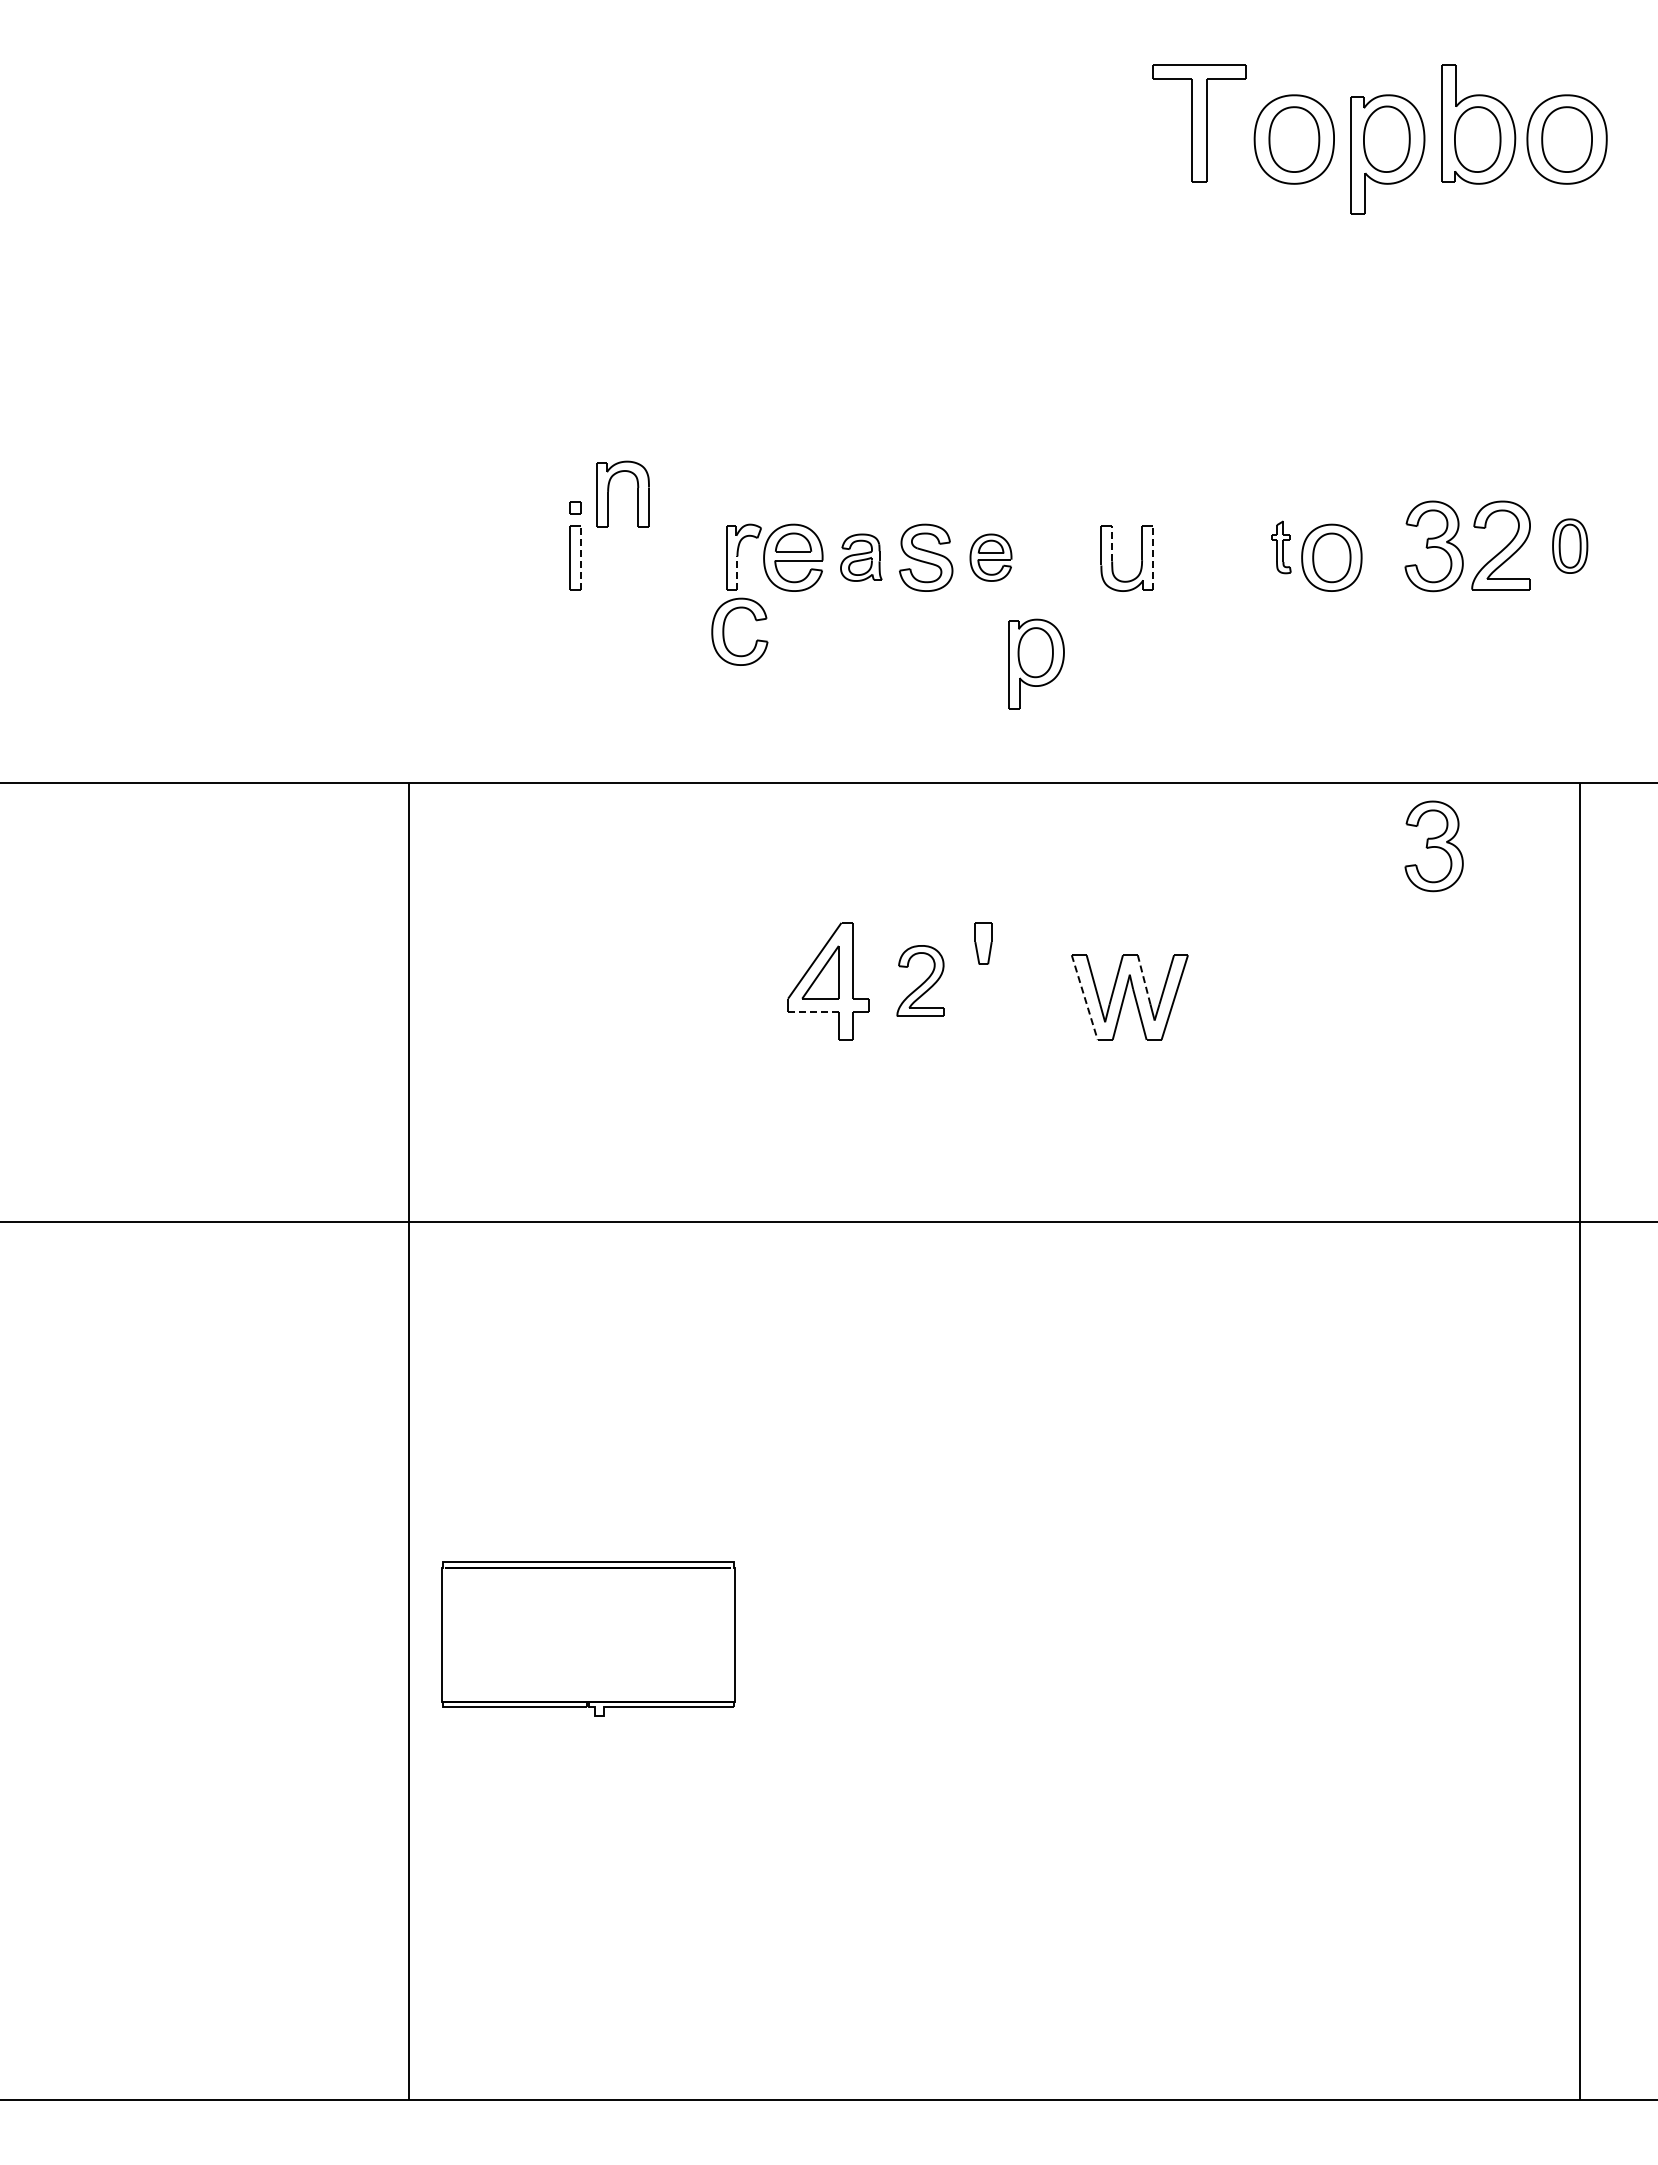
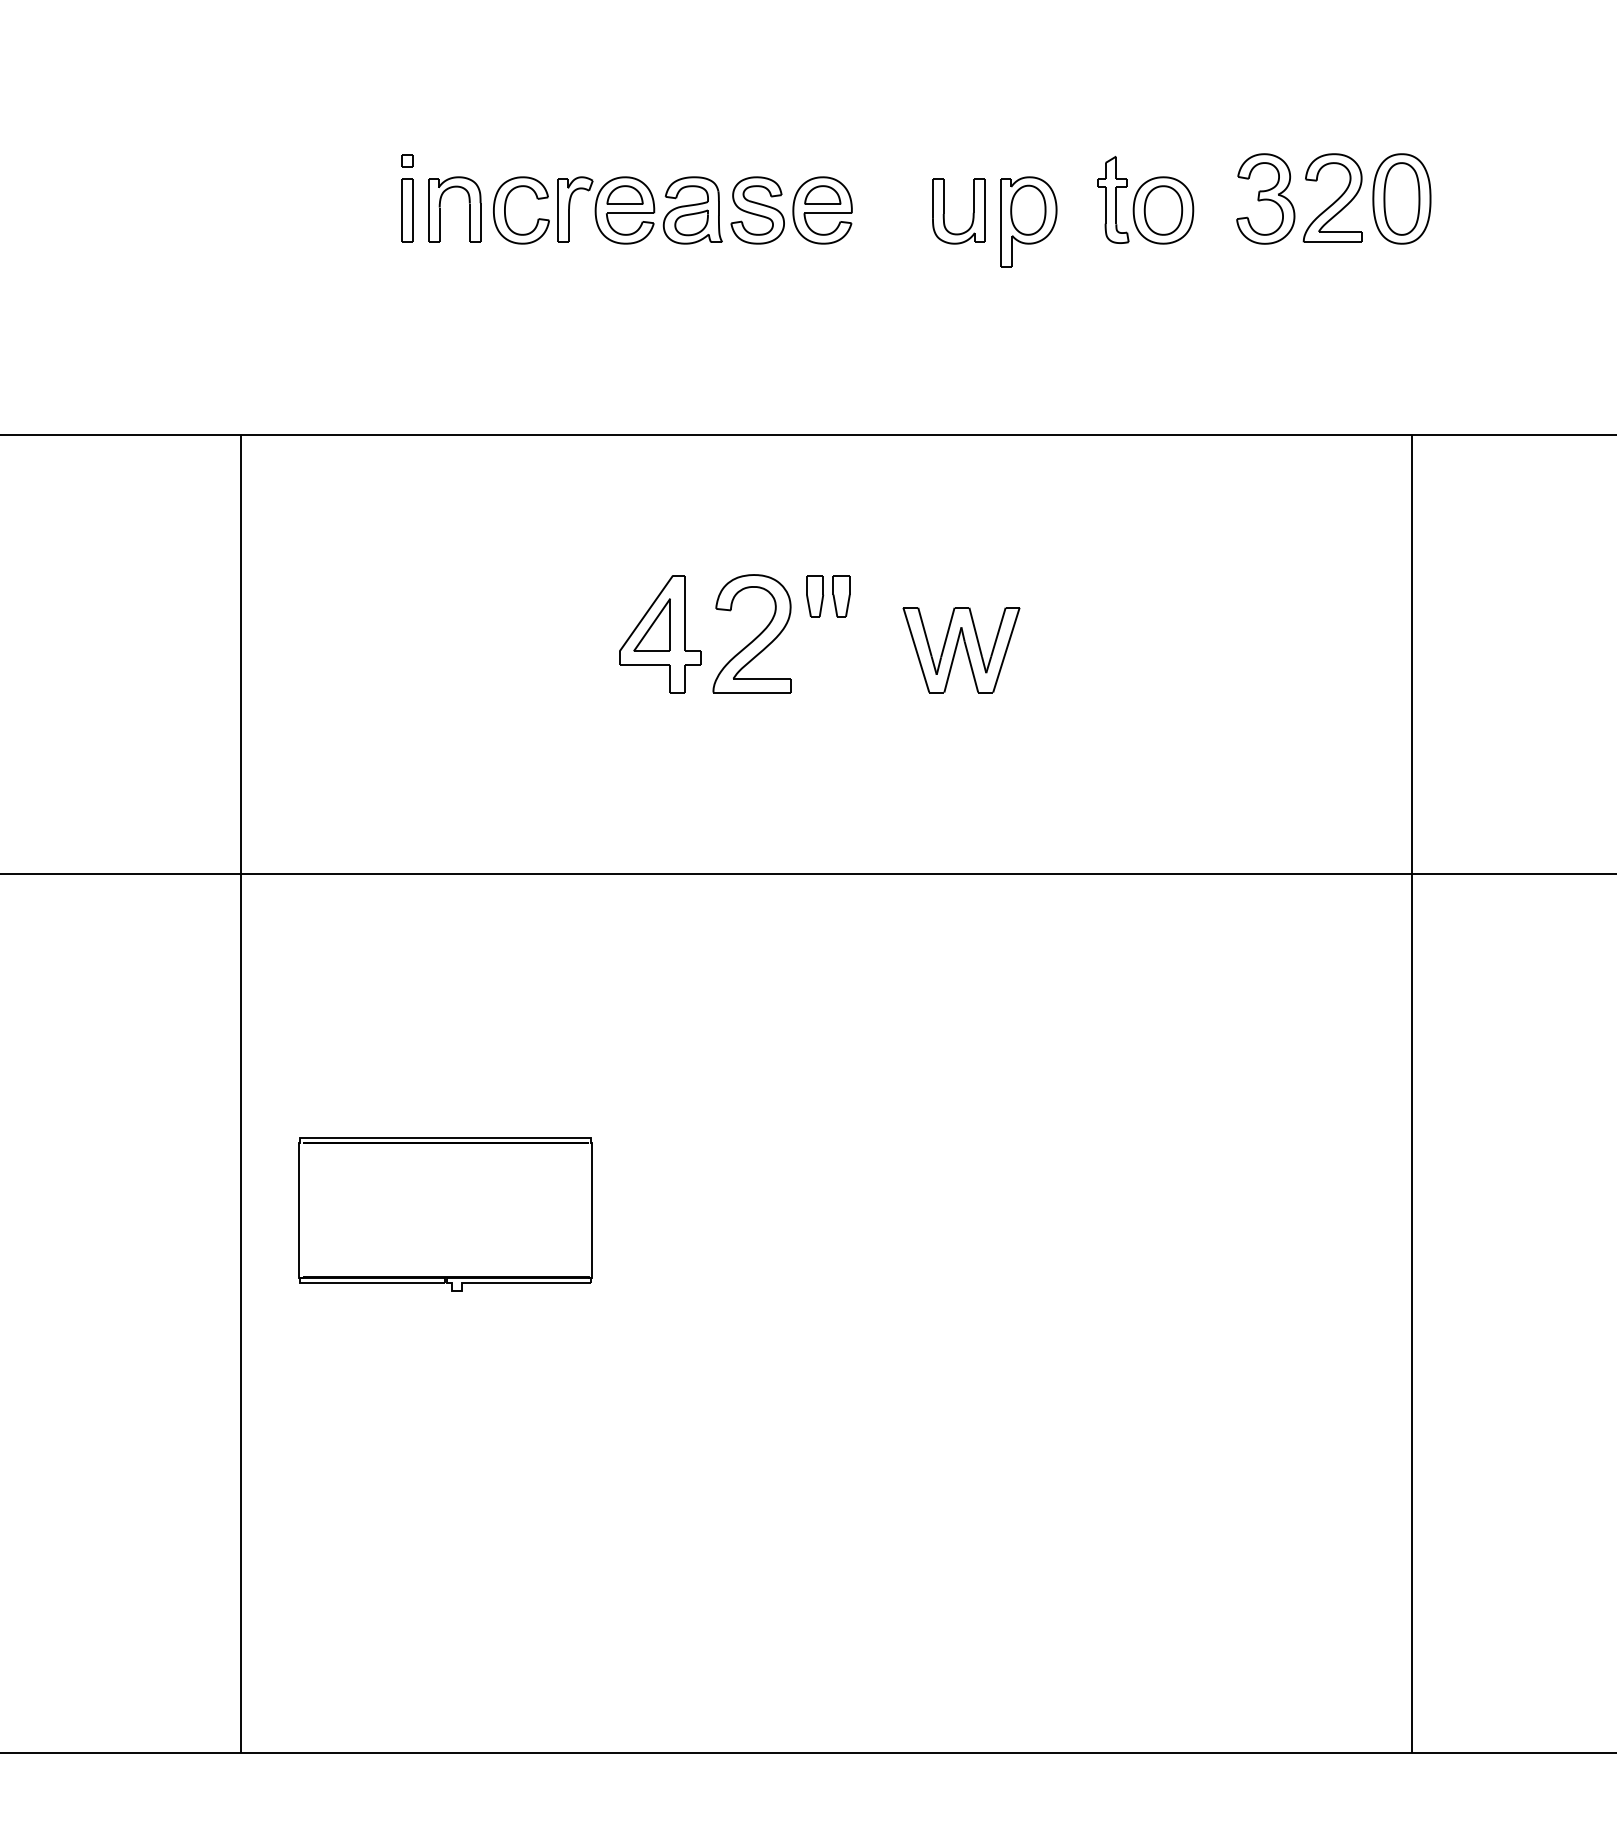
part: (609, 489) -> (441, 205), moved
line: (1112, 543) -> (944, 196), dashed -> solid
part: (1569, 545) -> (1401, 198), size x1.67
part: (1281, 547) -> (1113, 200), size x1.67
line: (580, 557) -> (412, 210), dashed -> solid
part: (861, 557) -> (693, 210), size x1.43
part: (990, 557) -> (822, 210), size x1.43
line: (1152, 557) -> (984, 210), dashed -> solid
line: (737, 573) -> (569, 226), dashed -> solid
part: (724, 631) -> (506, 210), moved
part: (1036, 663) -> (1029, 221), moved
part: (1433, 846) -> (1265, 499), removed
part: (1009, 943) -> (841, 596), added
line: (1143, 979) -> (975, 632), dashed -> solid
part: (920, 980) -> (752, 633), size x1.67
line: (1084, 998) -> (916, 651), dashed -> solid
line: (813, 1011) -> (645, 664), dashed -> solid
part: (588, 1638) -> (446, 1214), moved

